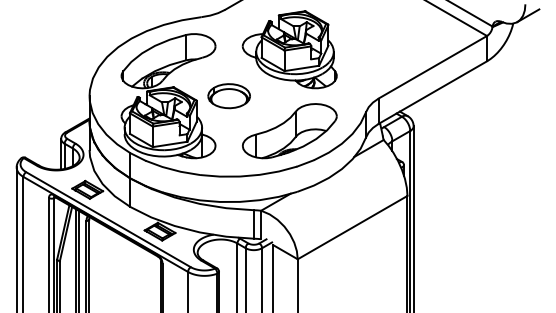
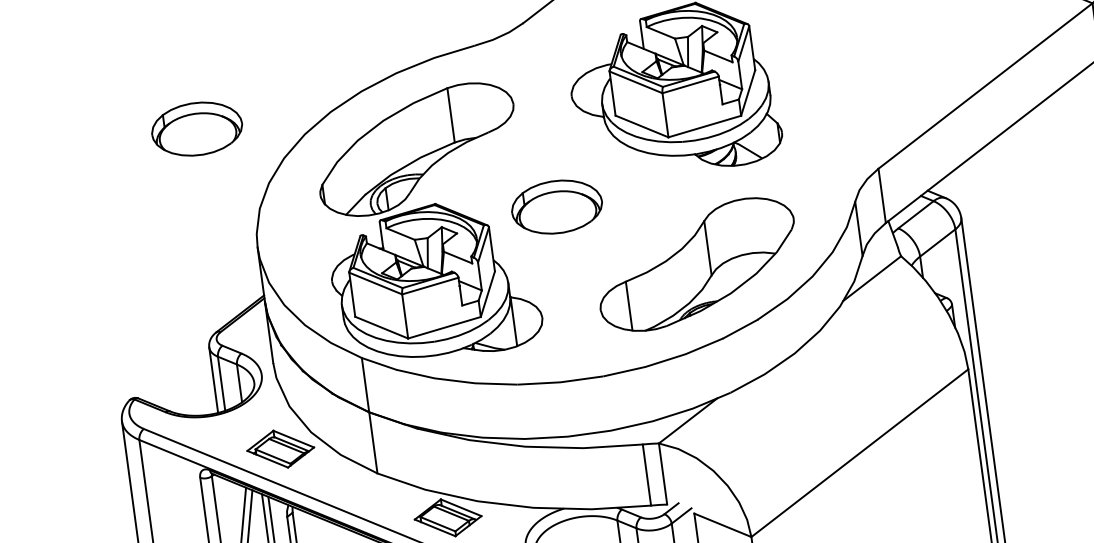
part: (68, 38) -> (195, 130), added

